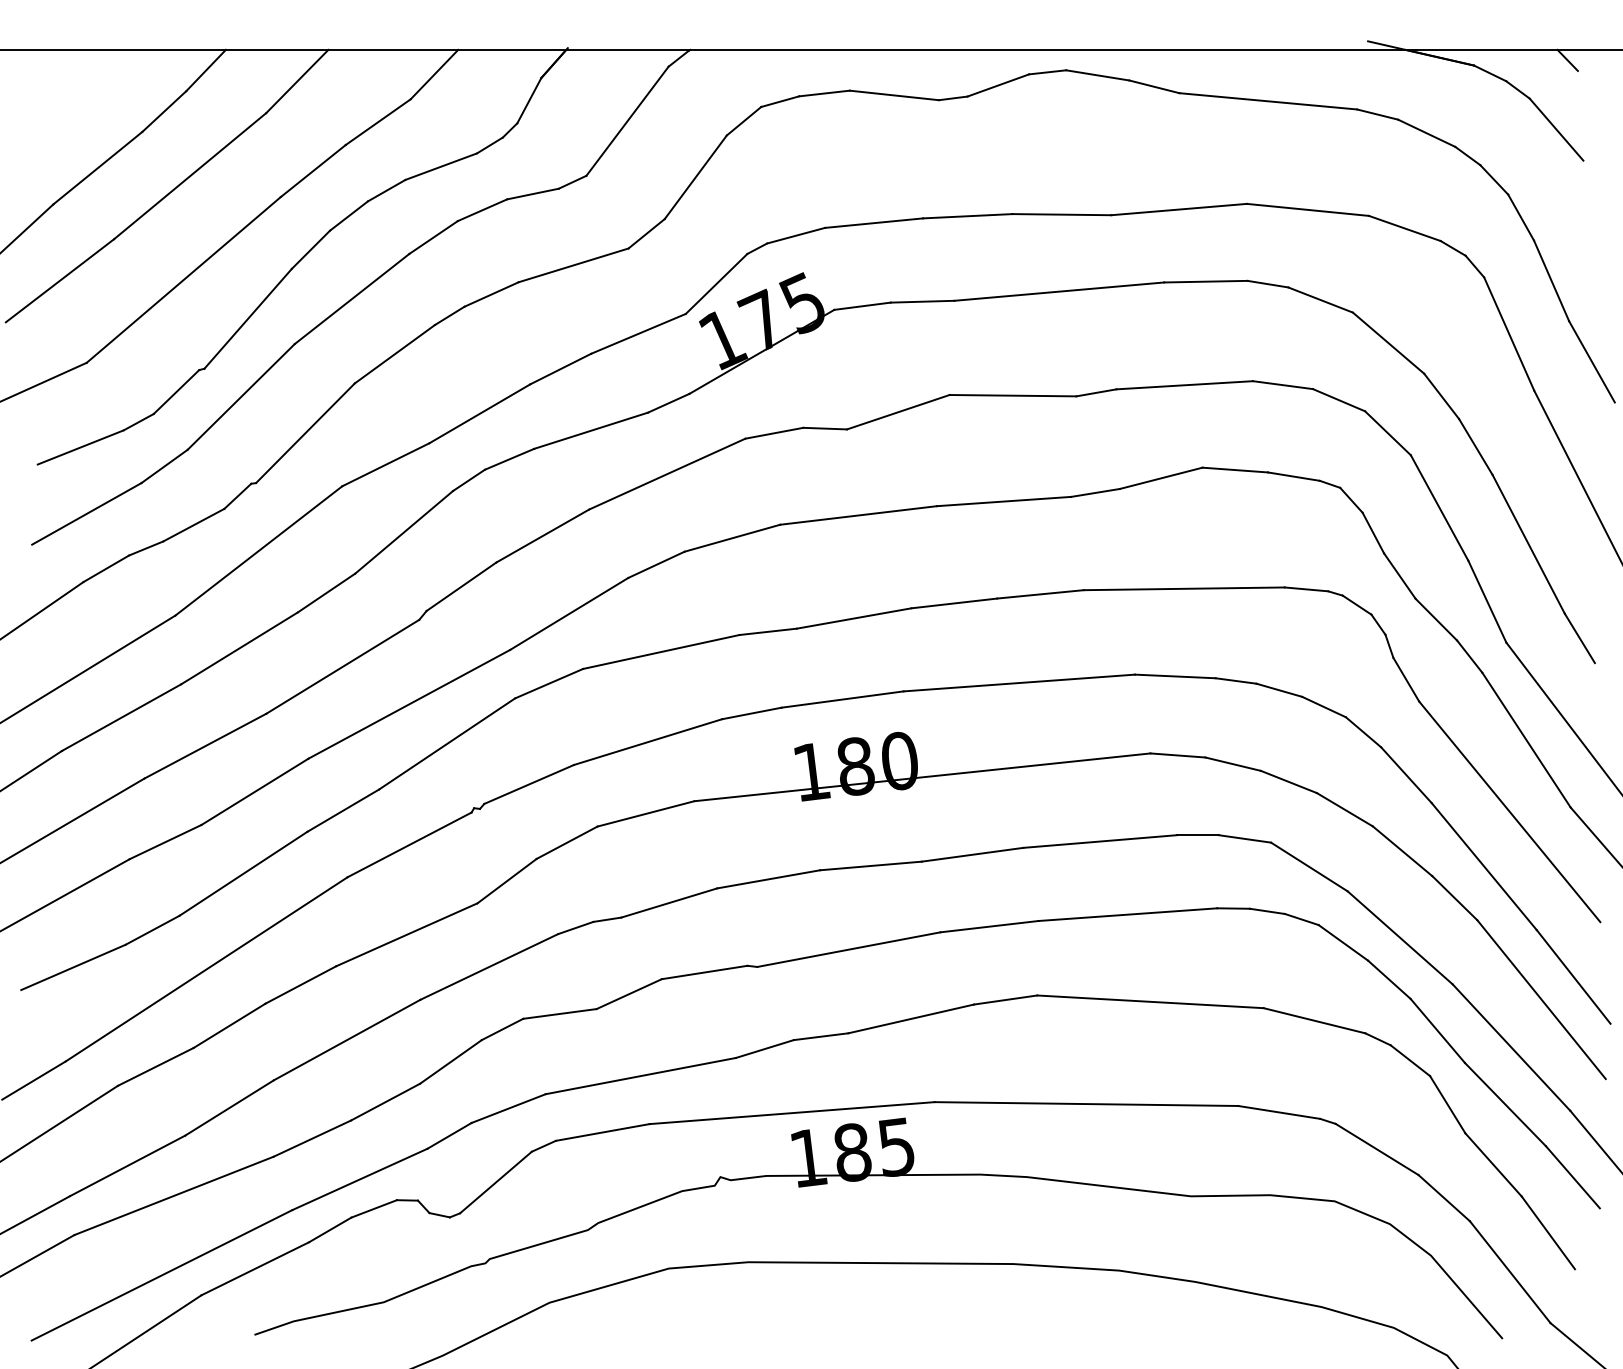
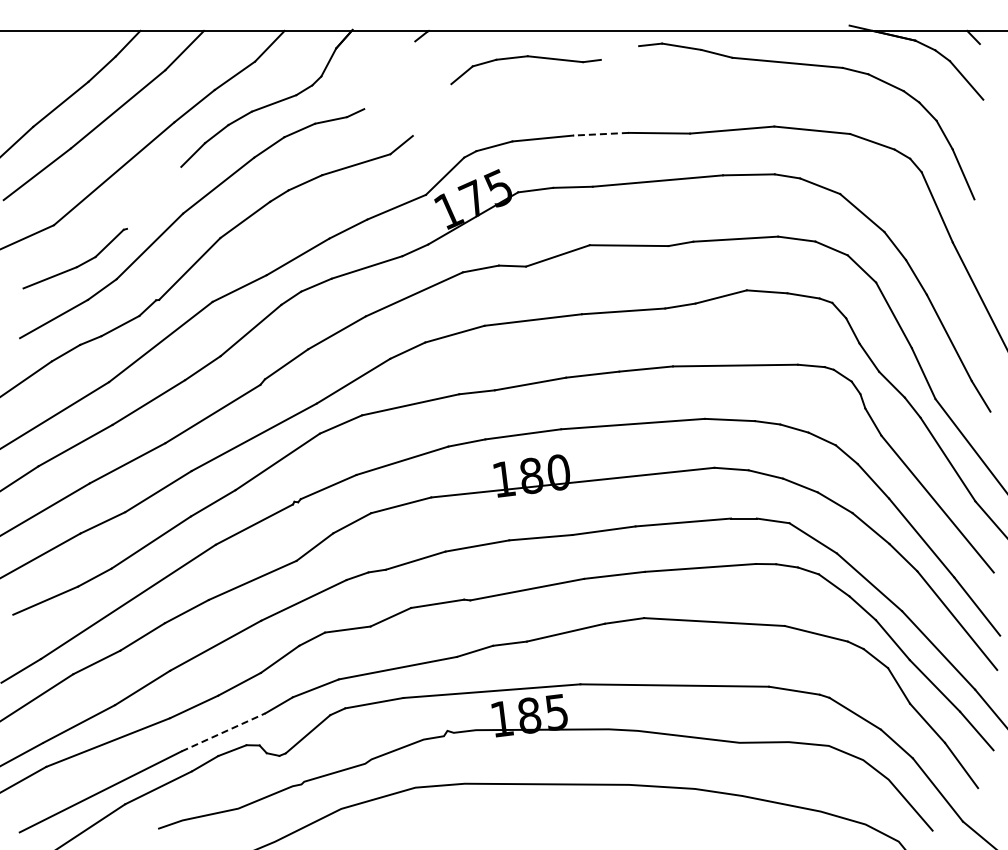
line: (997, 84) -> (619, 52), removed
line: (627, 121) -> (389, 75), removed
line: (694, 176) -> (431, 109), removed
line: (968, 216) -> (601, 134), solid -> dashed
line: (248, 318) -> (154, 197), removed
line: (1591, 361) -> (988, 224), removed
line: (361, 1179) -> (224, 732), solid -> dashed

